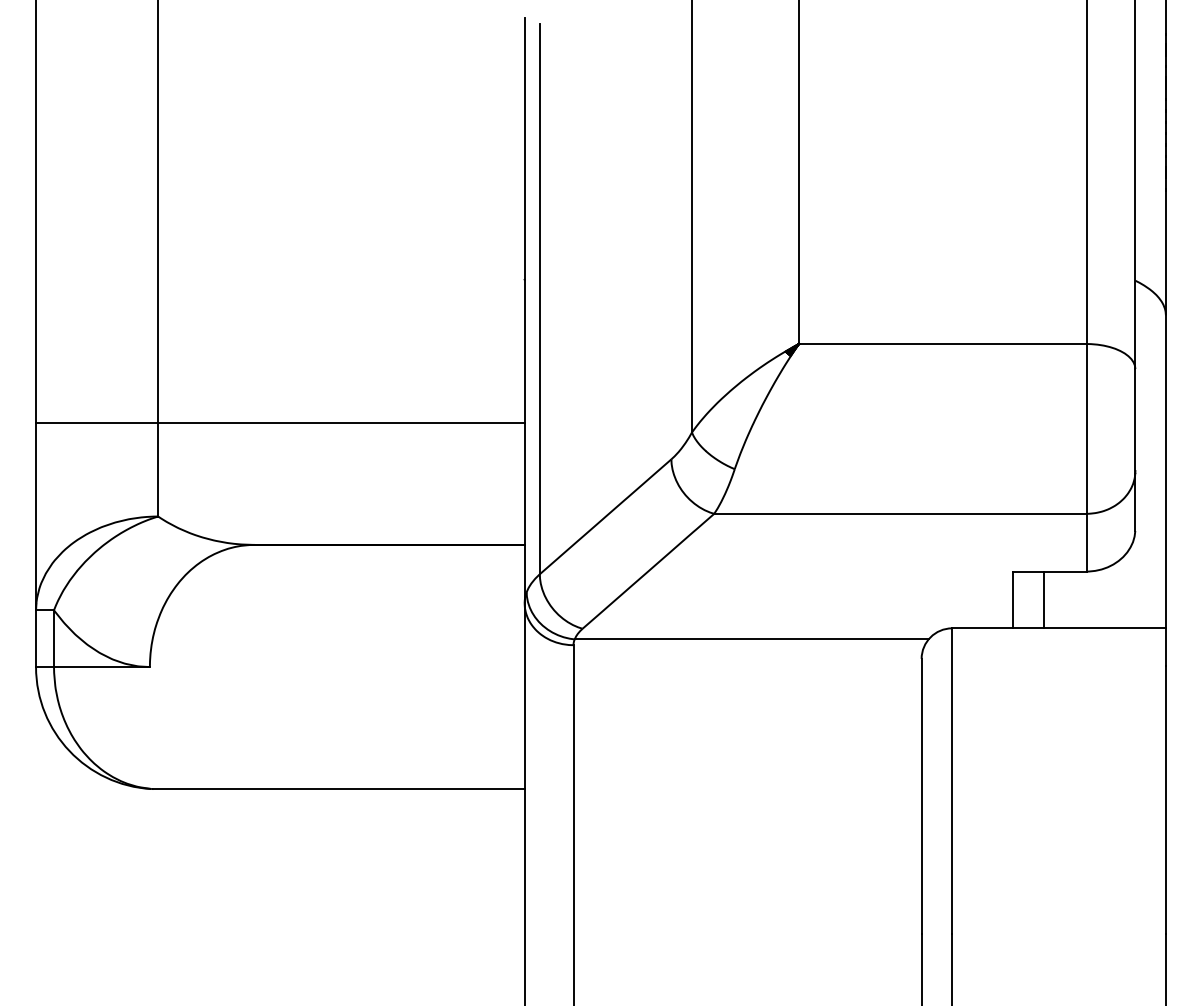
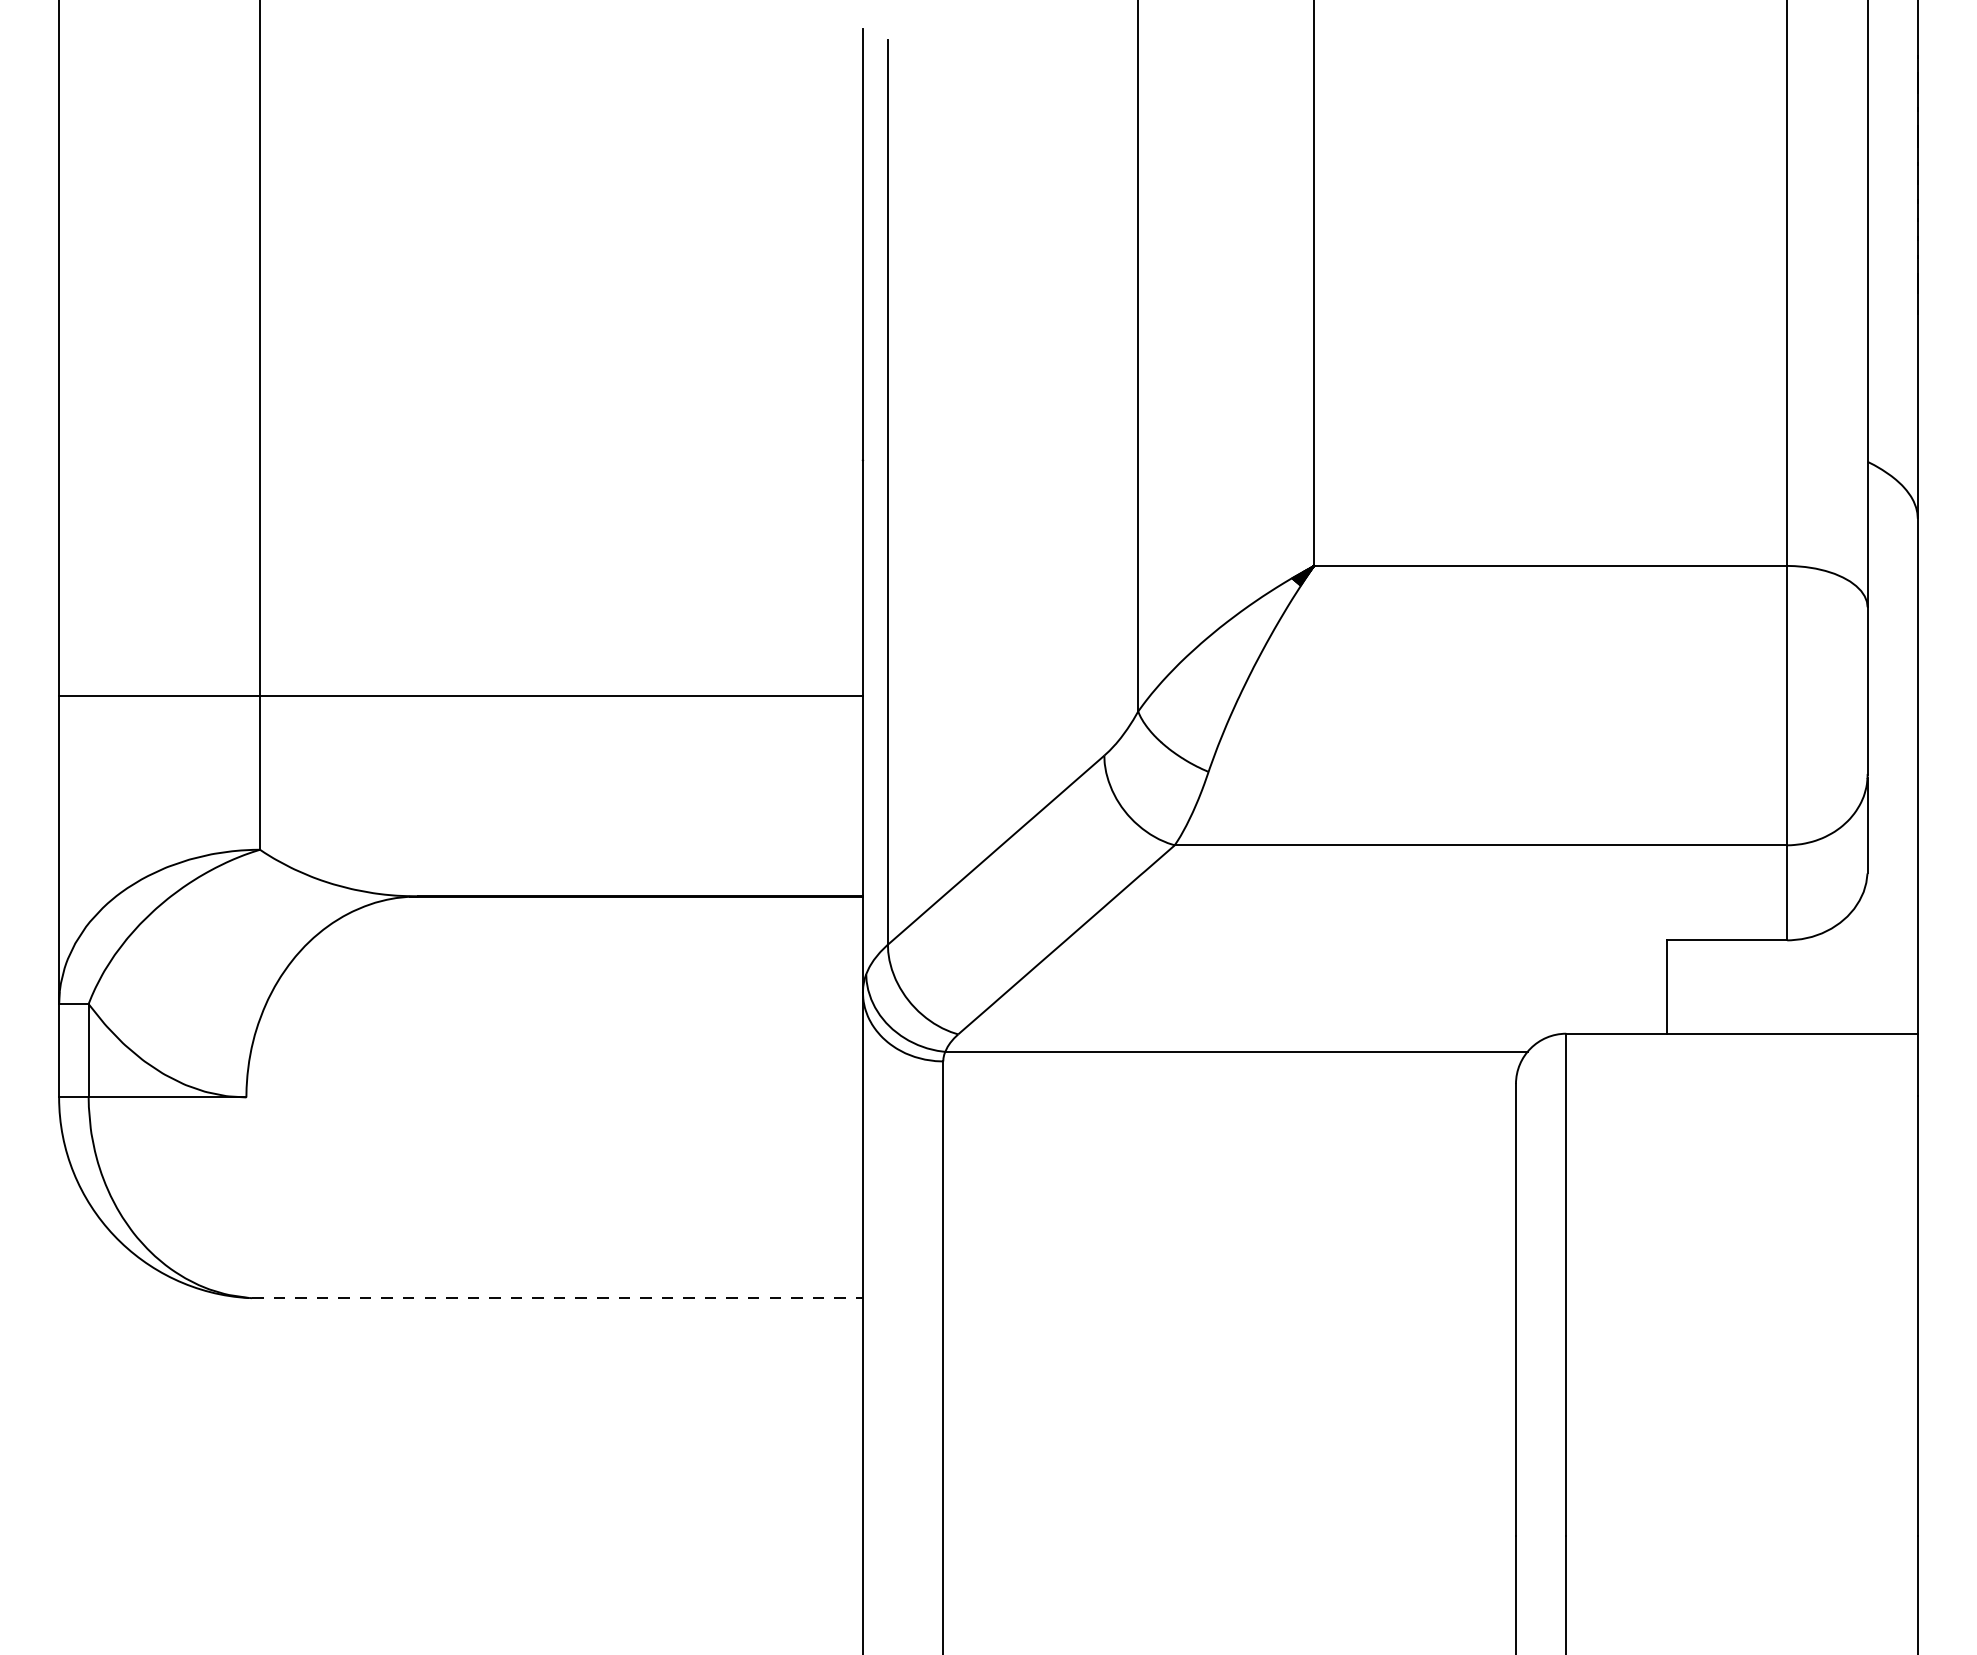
line: (1043, 599) -> (1716, 986), removed
line: (338, 789) -> (556, 1298), solid -> dashed

